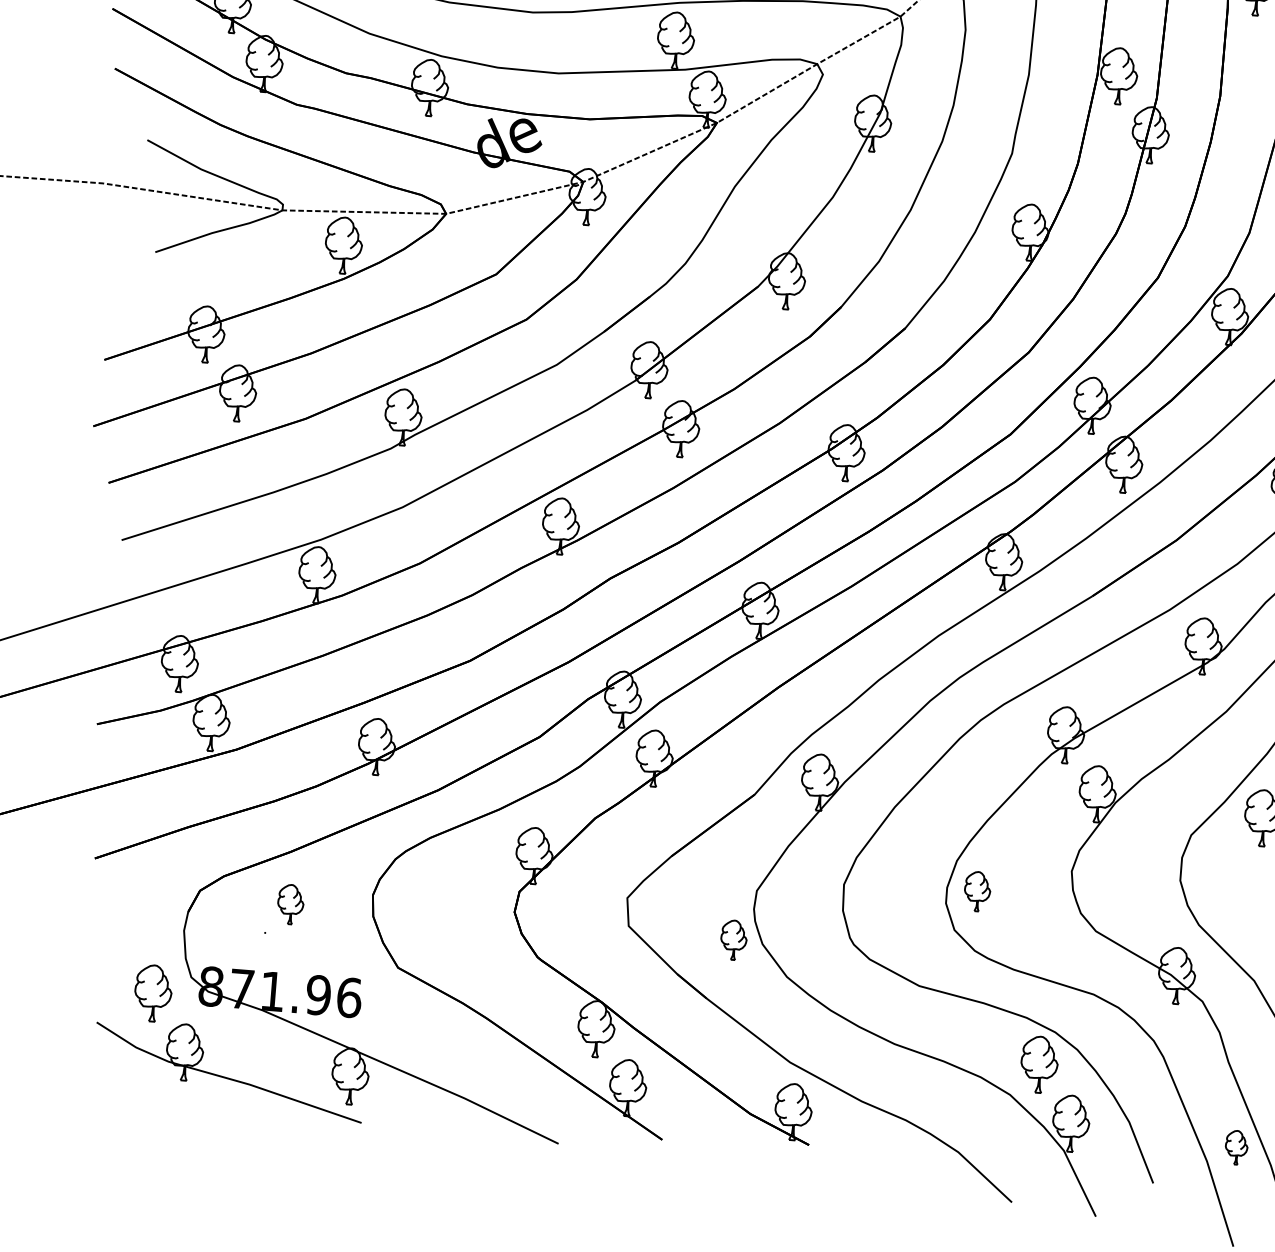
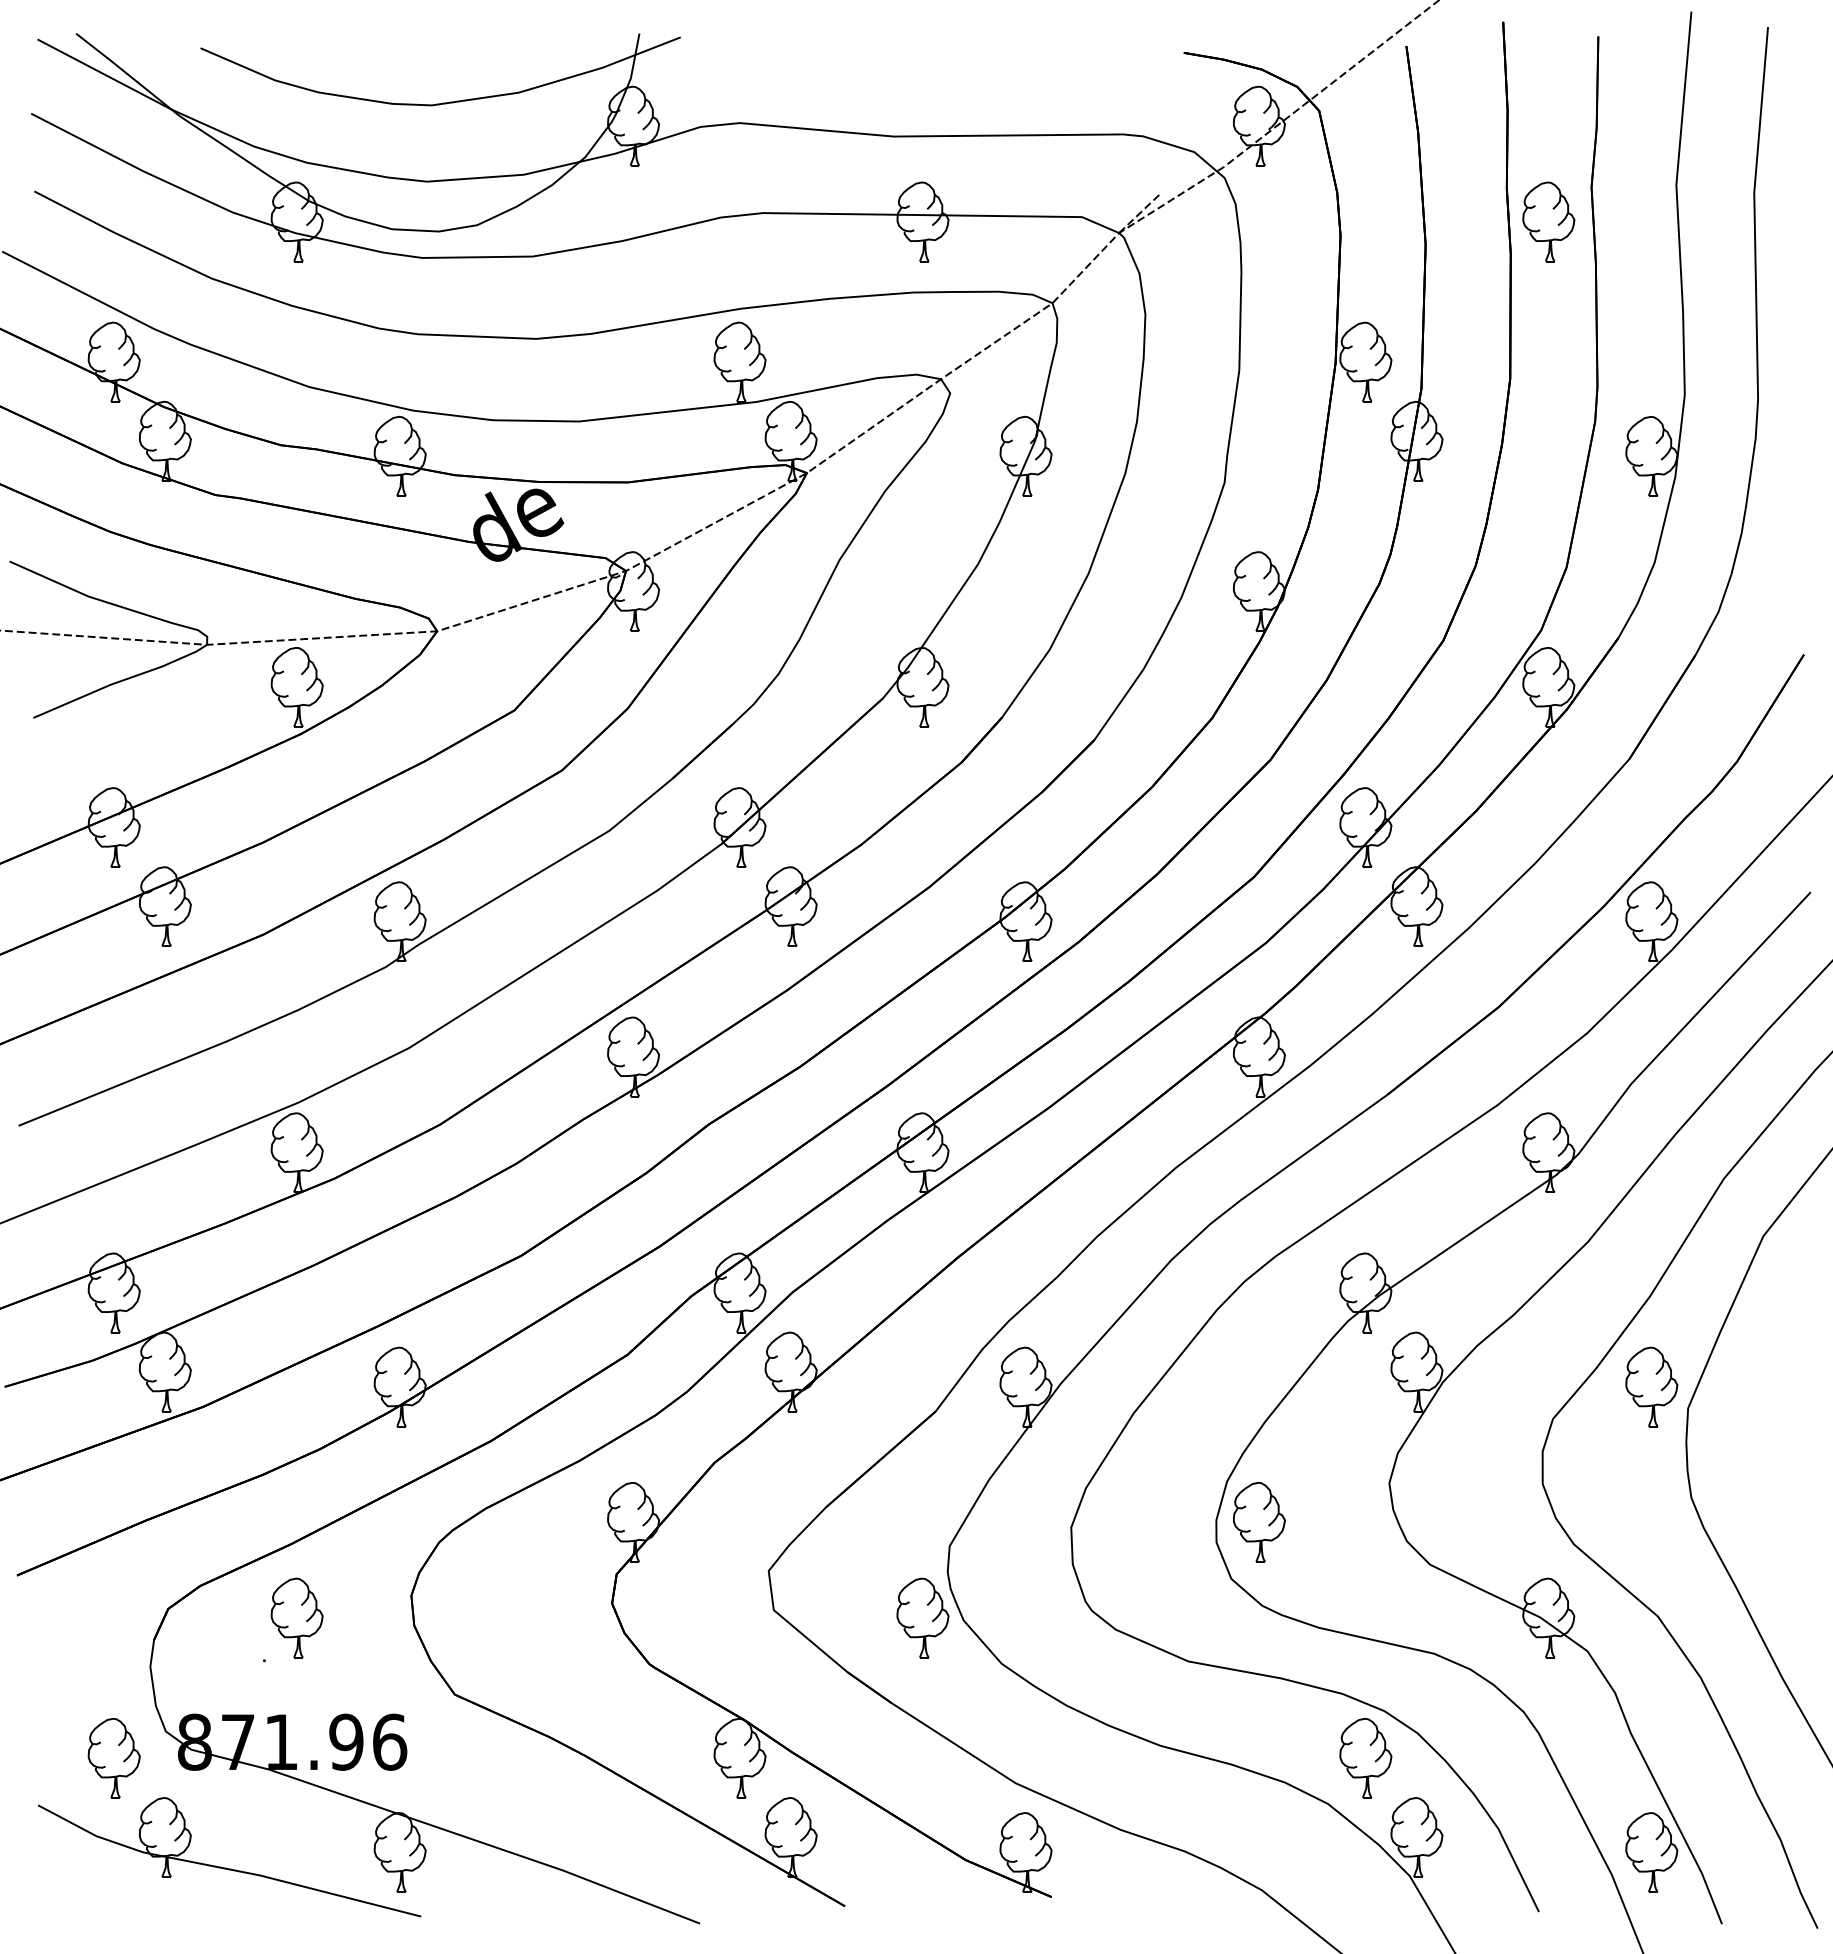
part: (977, 891) -> (1259, 1522), size x1.43
part: (290, 904) -> (296, 1617), size x1.43
part: (733, 939) -> (922, 1617), size x1.43
part: (1236, 1147) -> (1651, 1852), size x1.67

